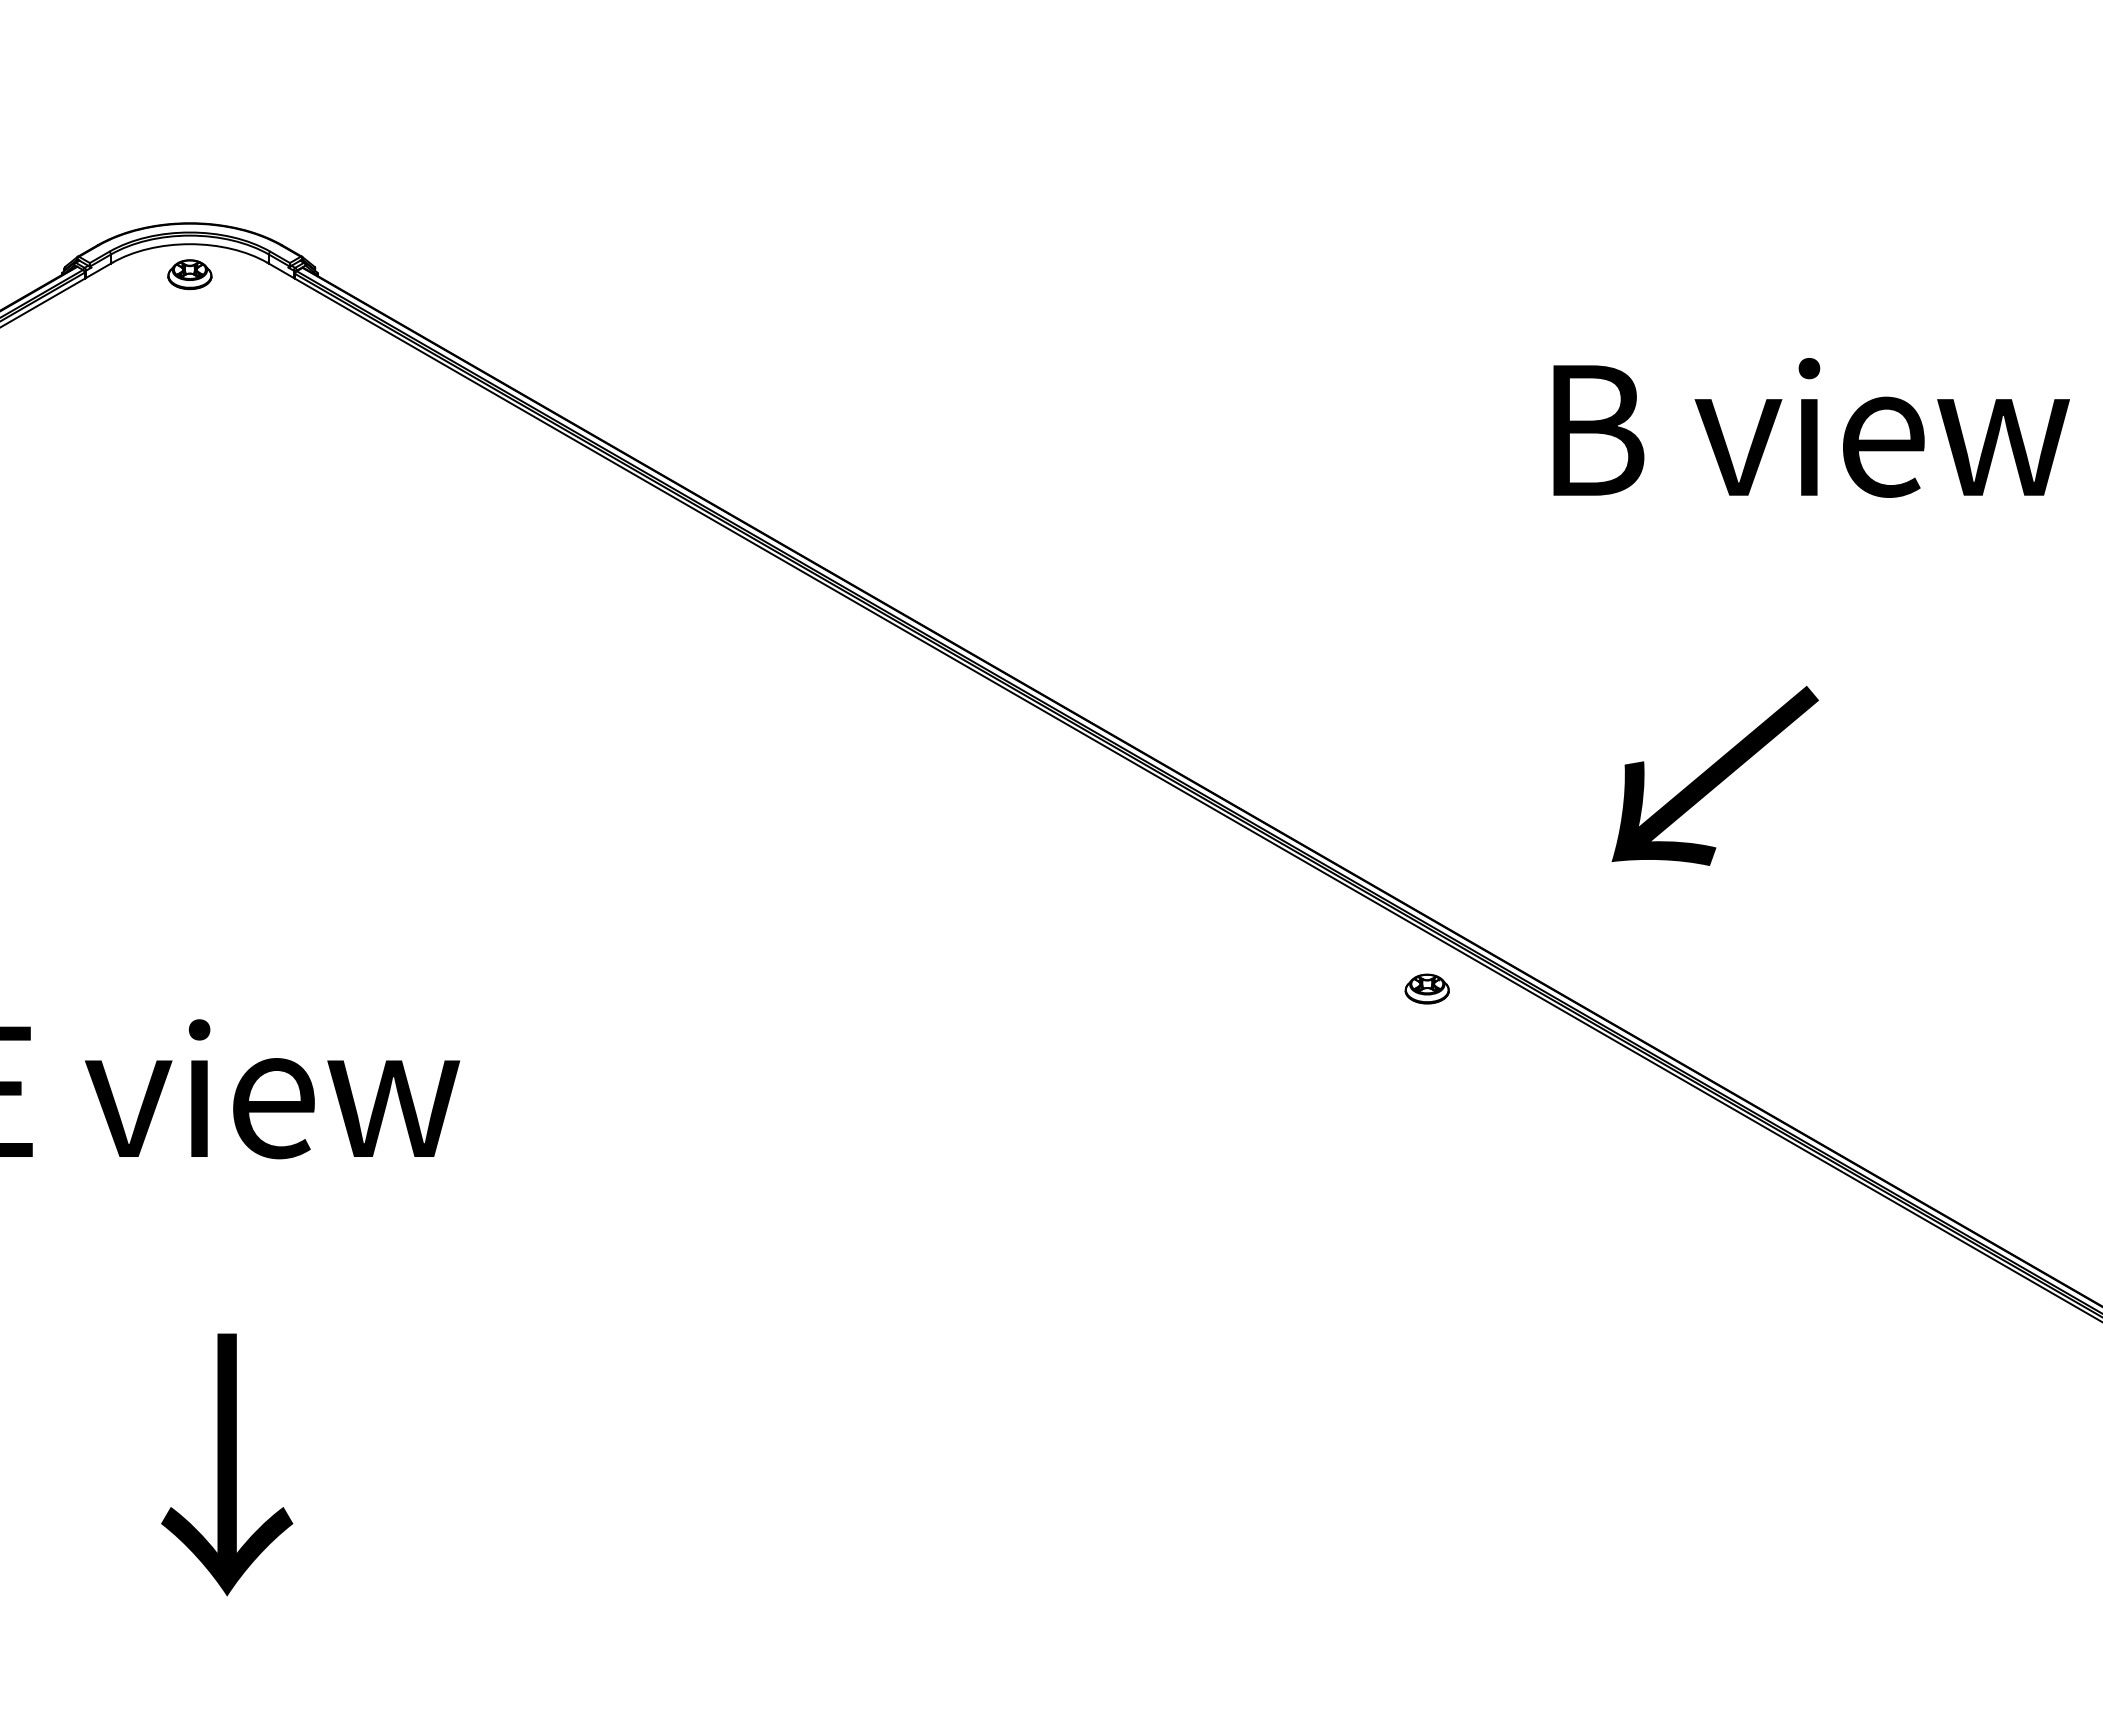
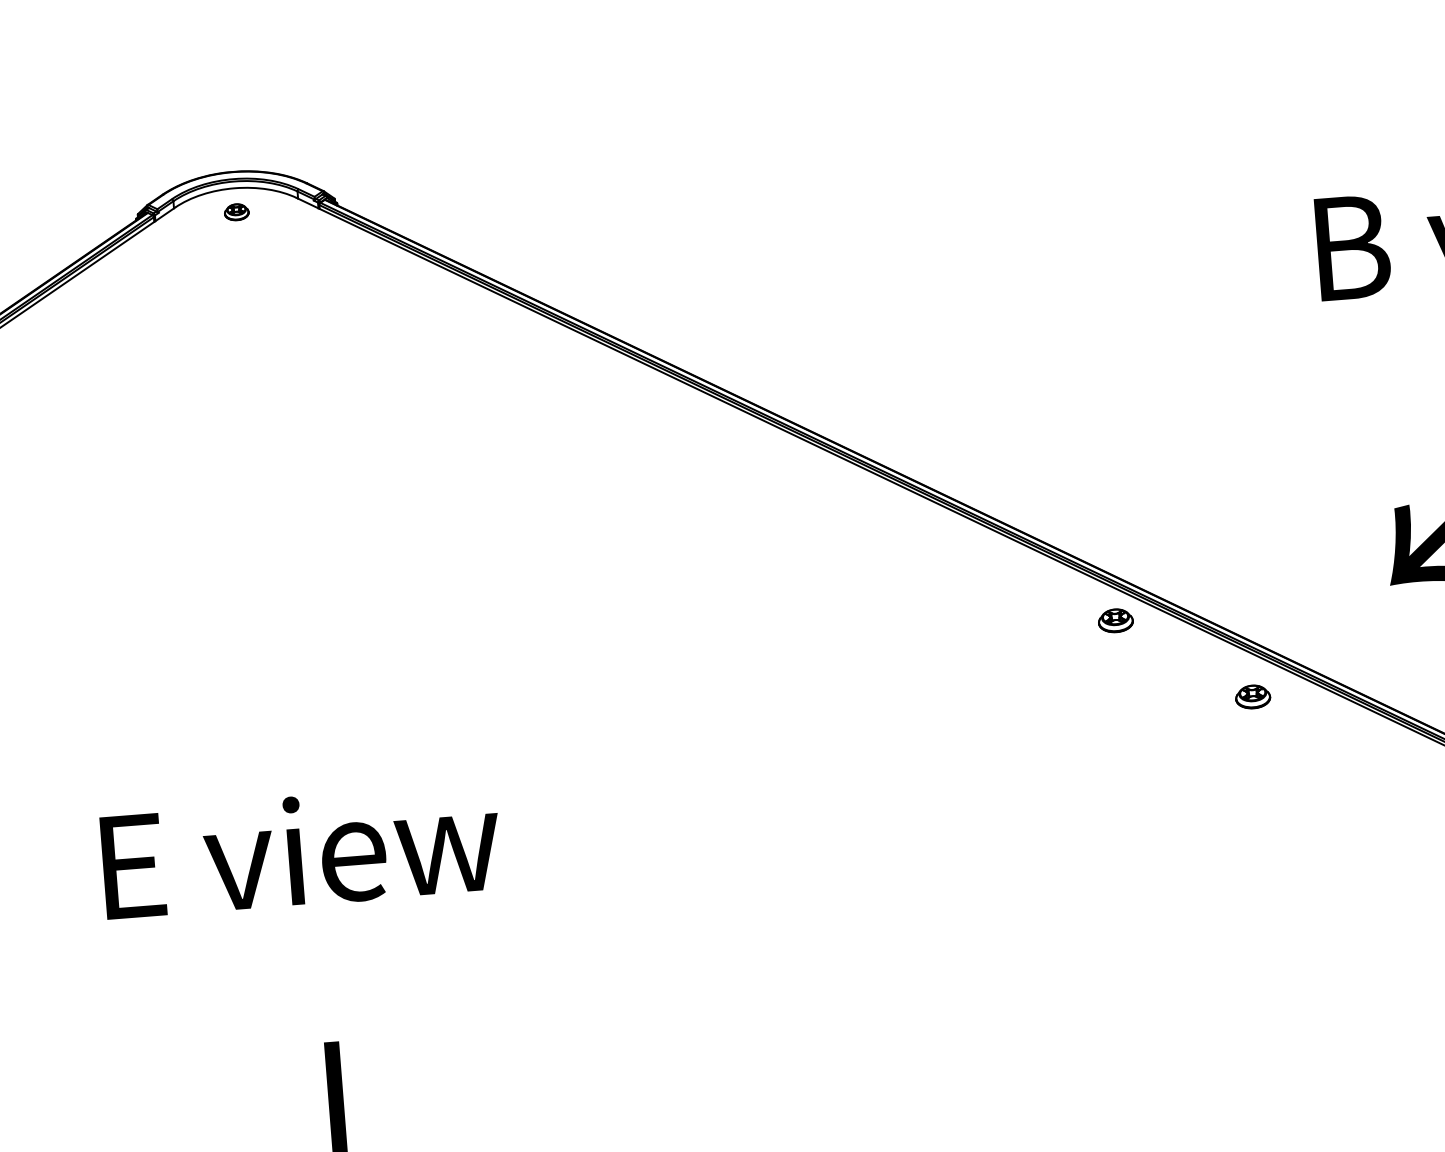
part: (189, 274) -> (236, 212), size x0.7
part: (1260, 878) -> (1115, 620), added

